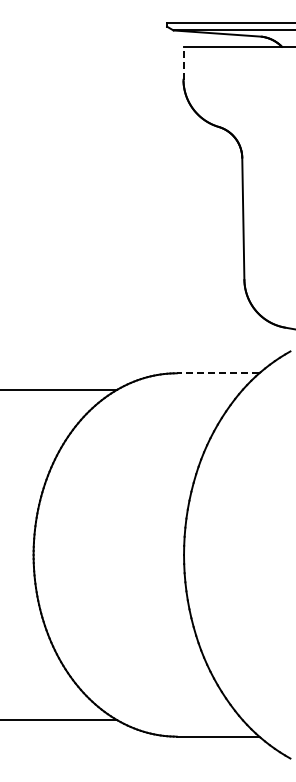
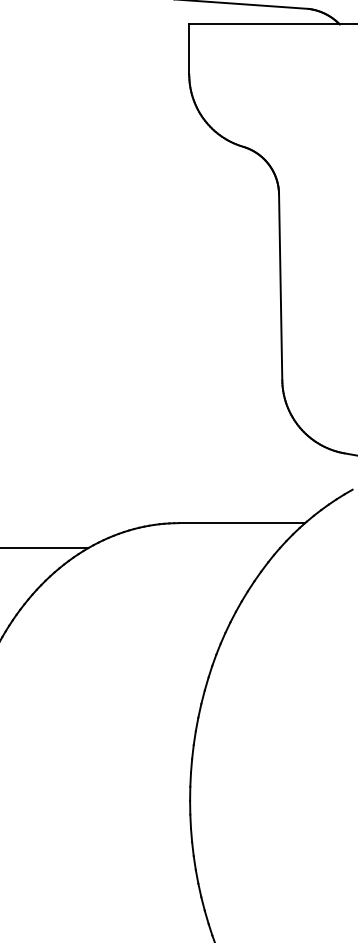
line: (183, 62) -> (189, 48), dashed -> solid
line: (217, 373) -> (241, 523), dashed -> solid

